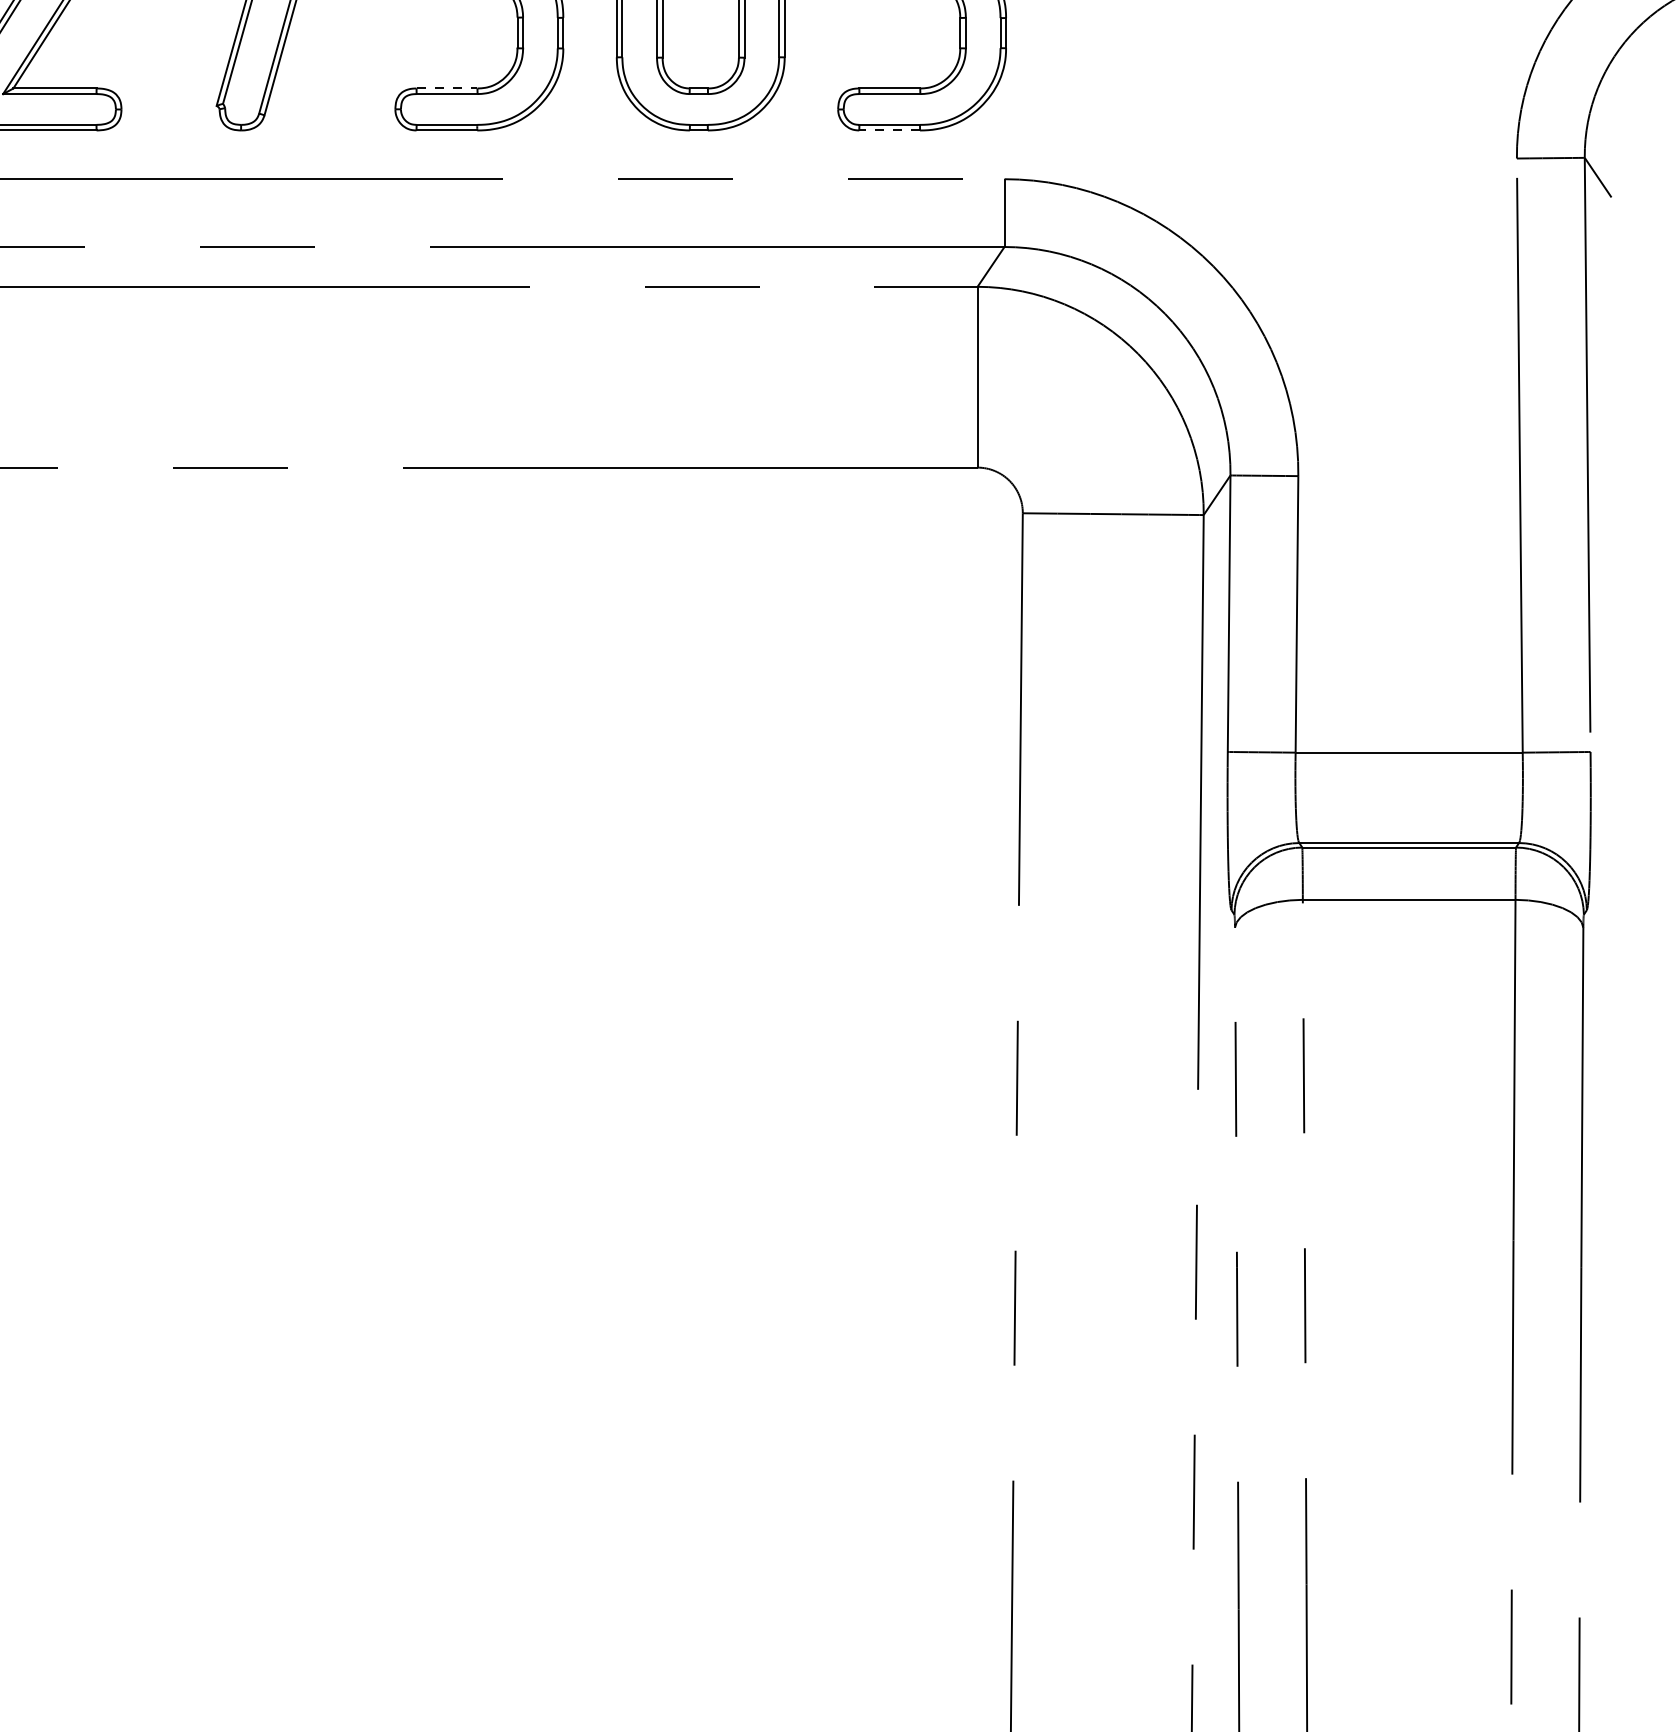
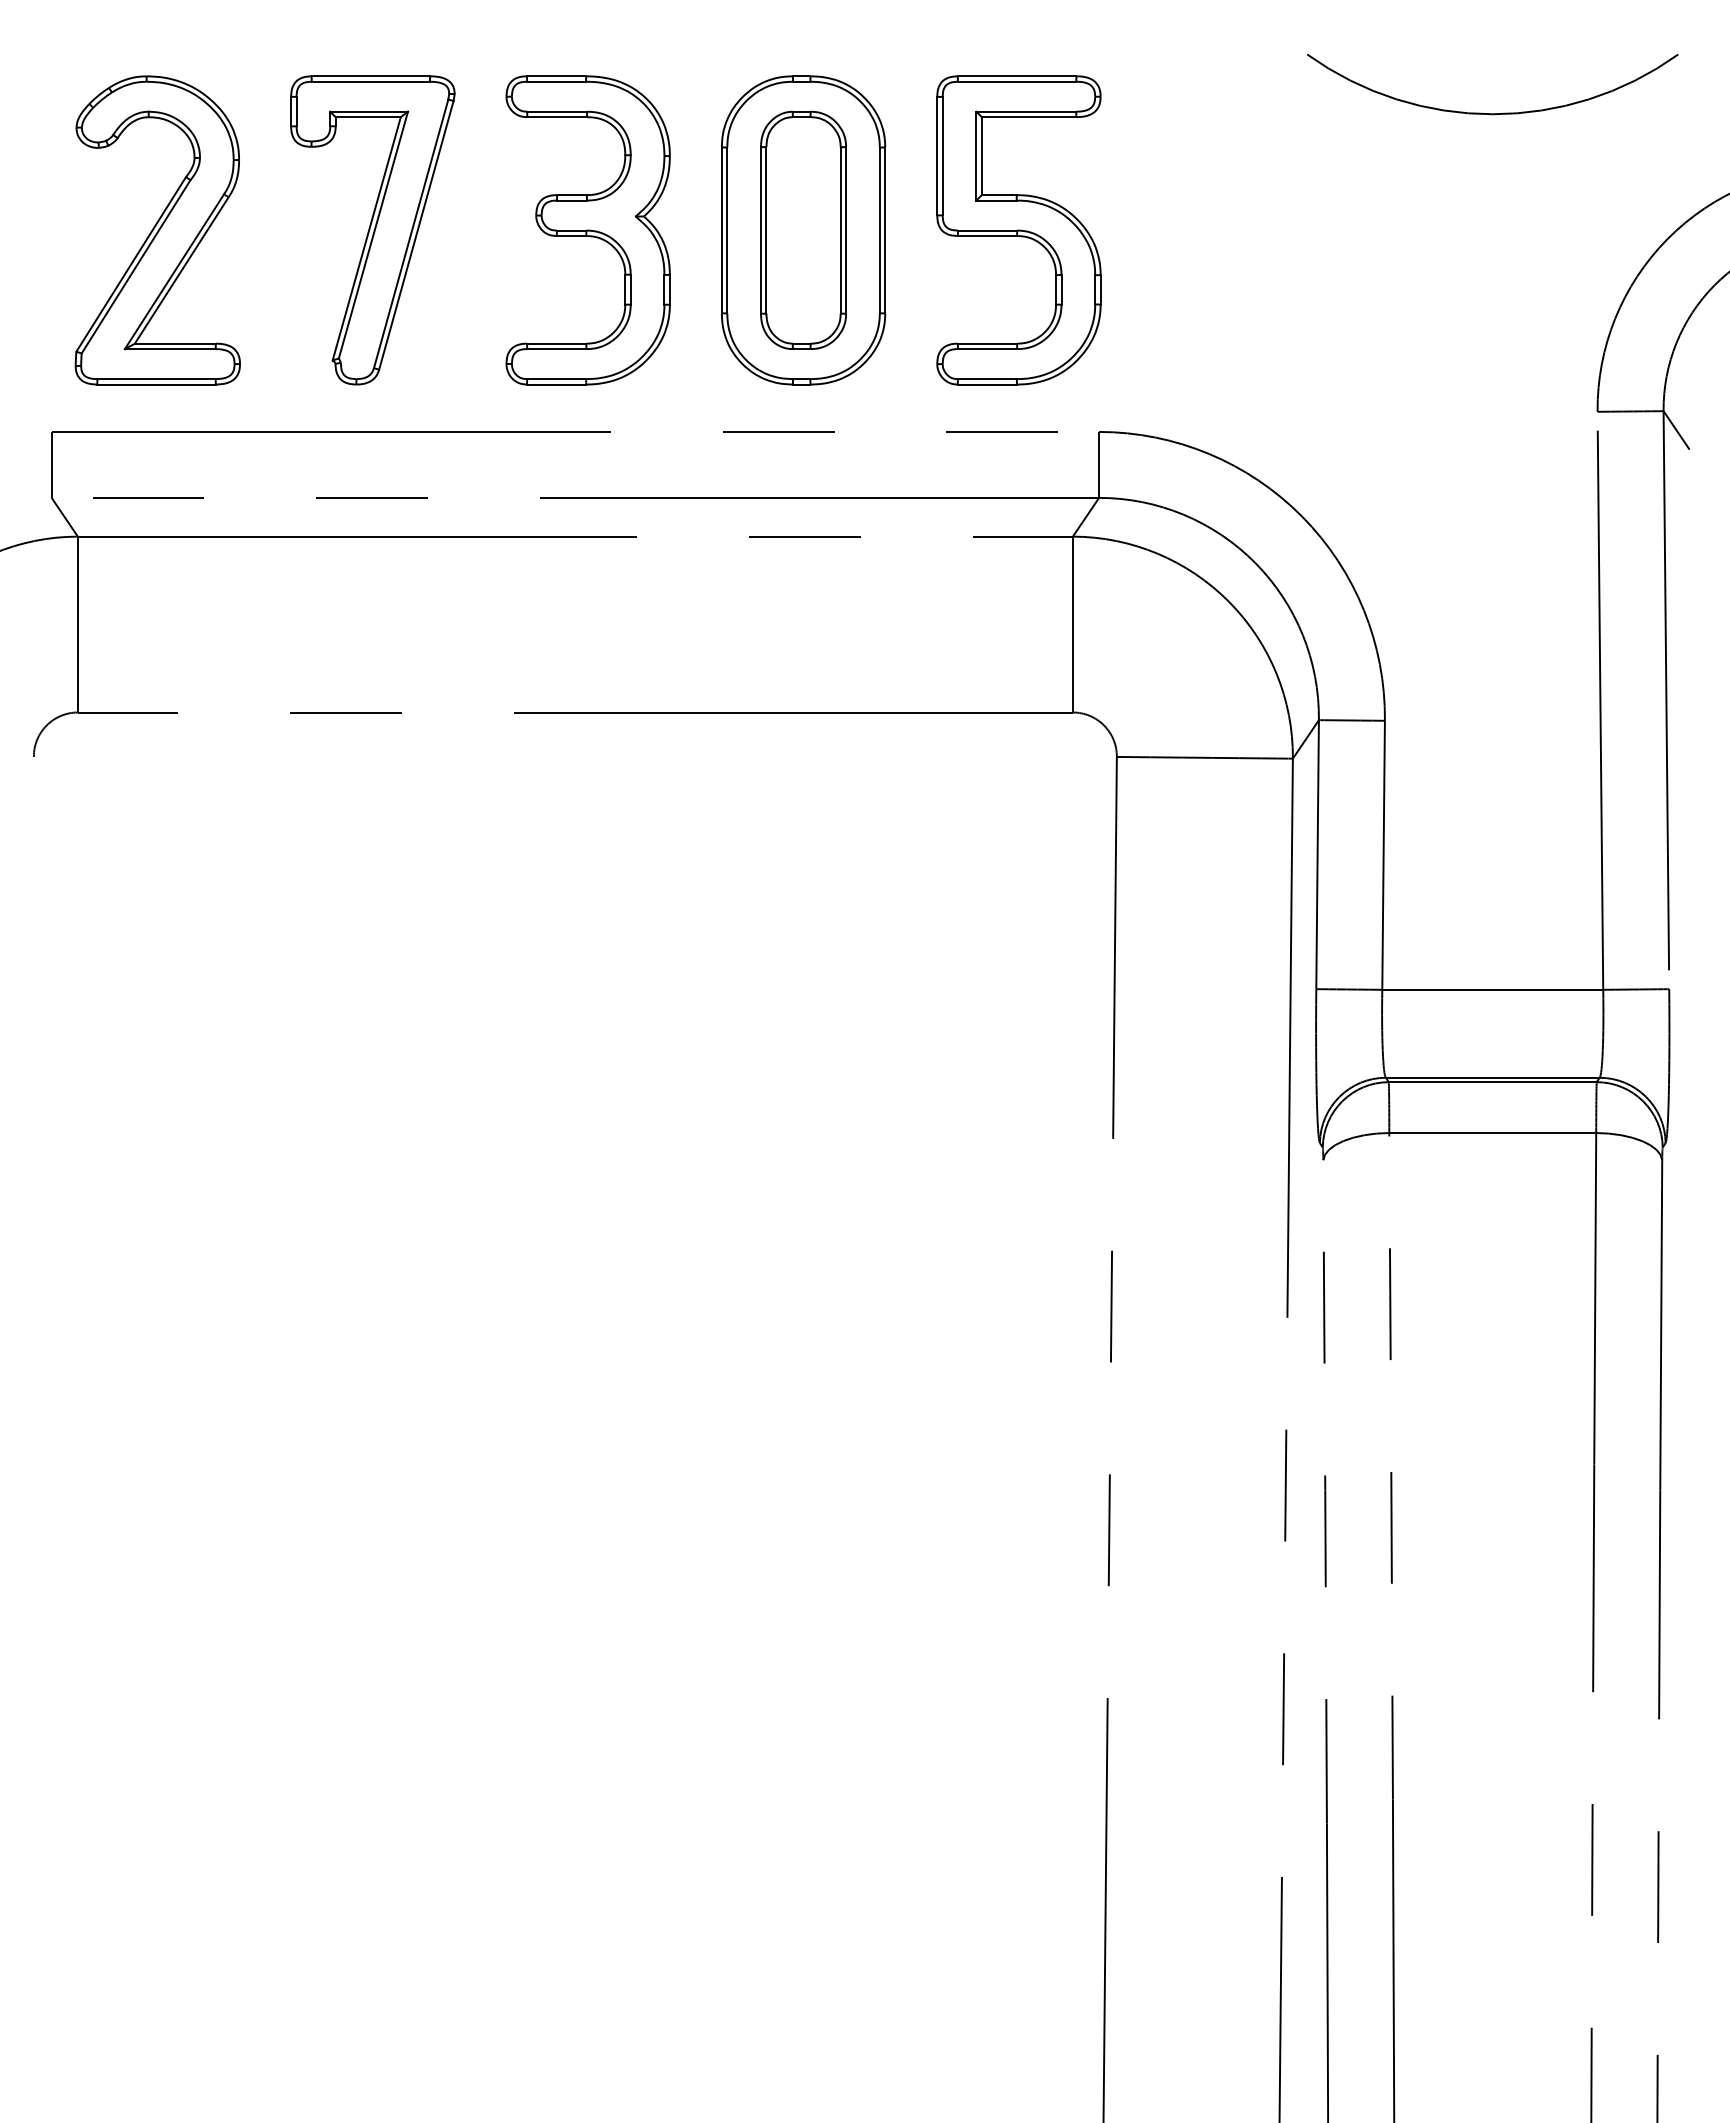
line: (446, 88) -> (556, 343), dashed -> solid
line: (889, 130) -> (987, 384), dashed -> solid

